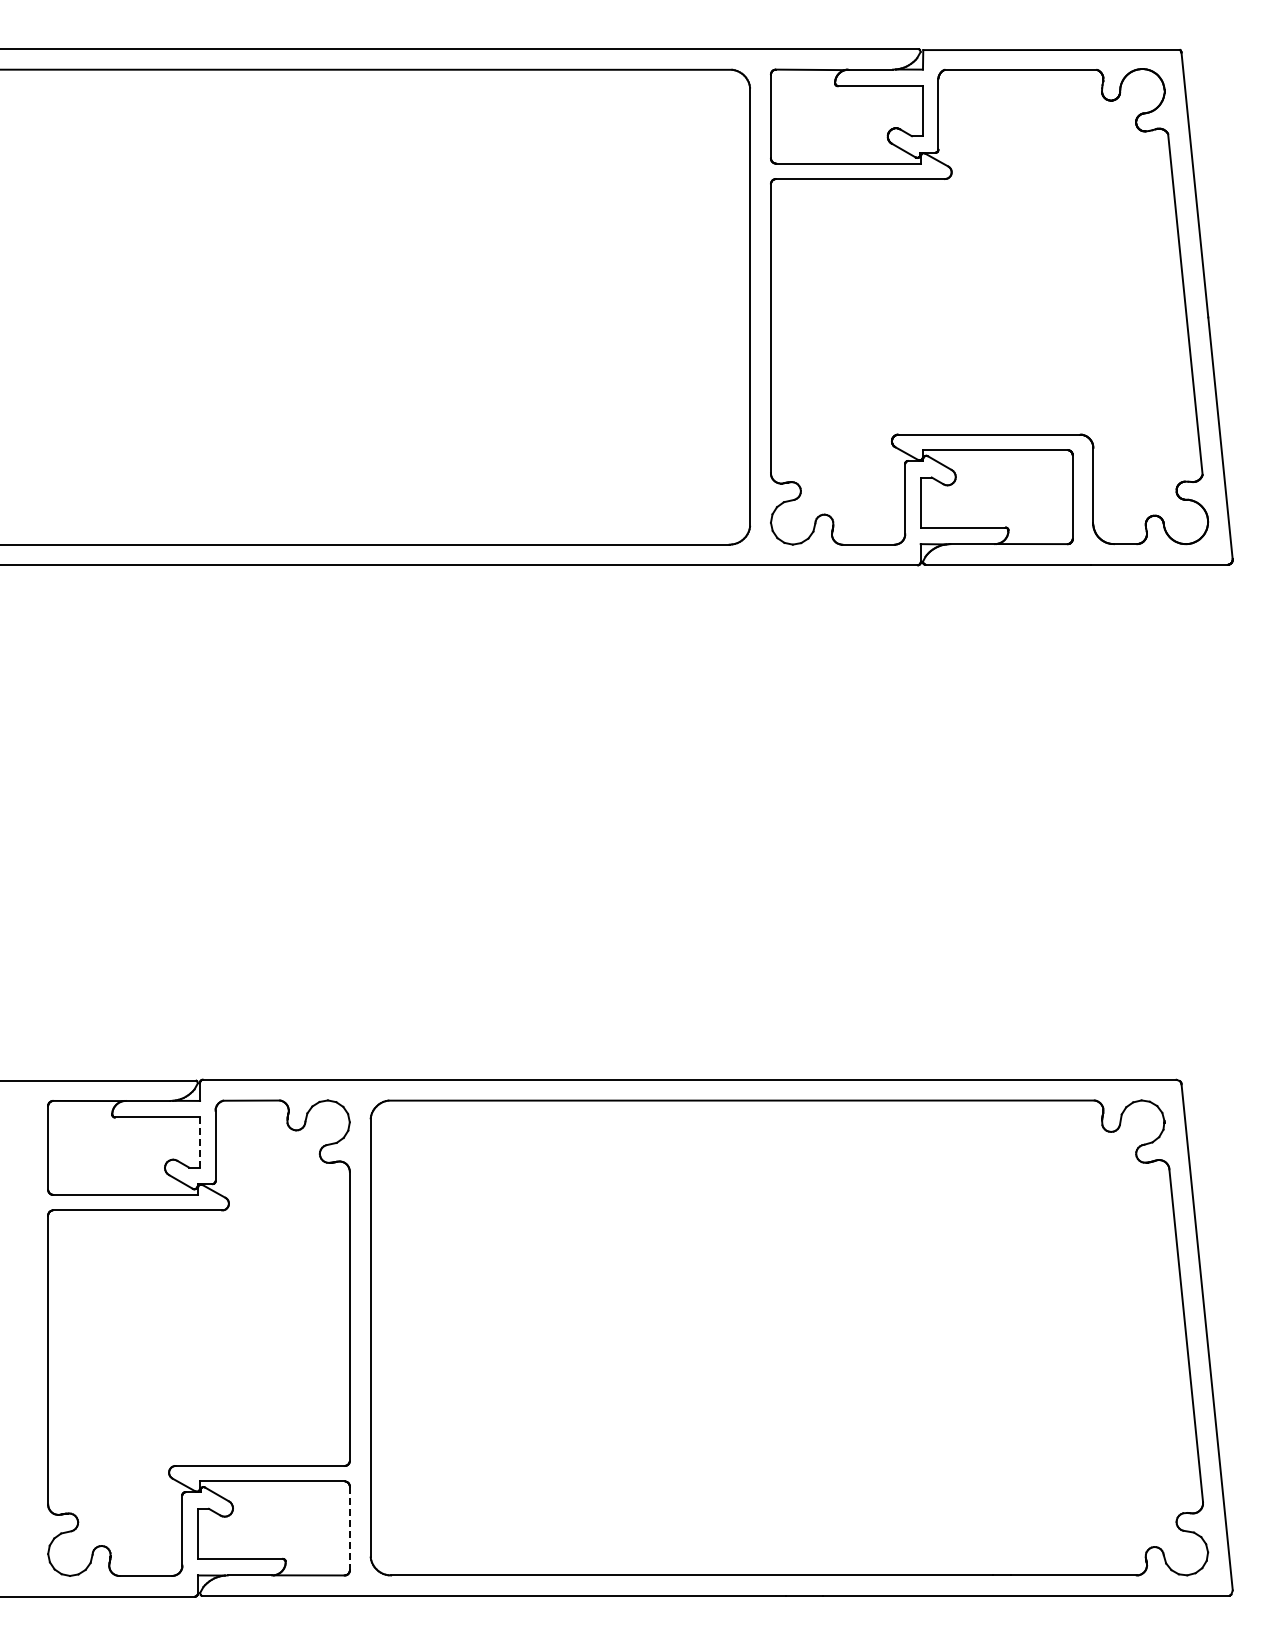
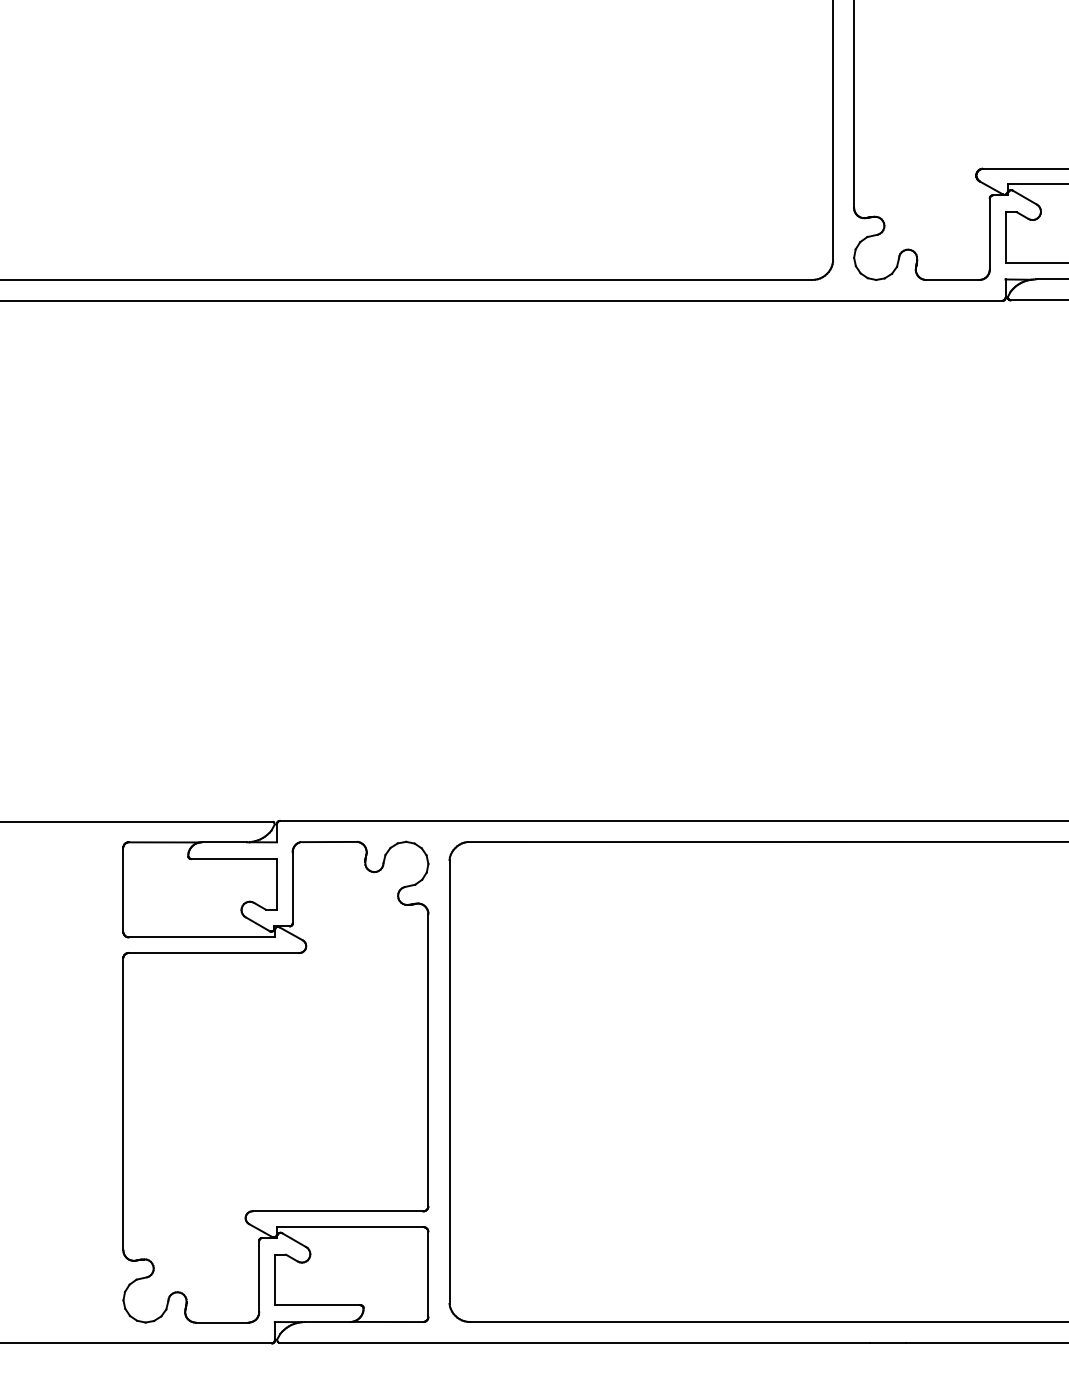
line: (200, 1143) -> (277, 885), dashed -> solid
line: (349, 1528) -> (428, 1274), dashed -> solid

